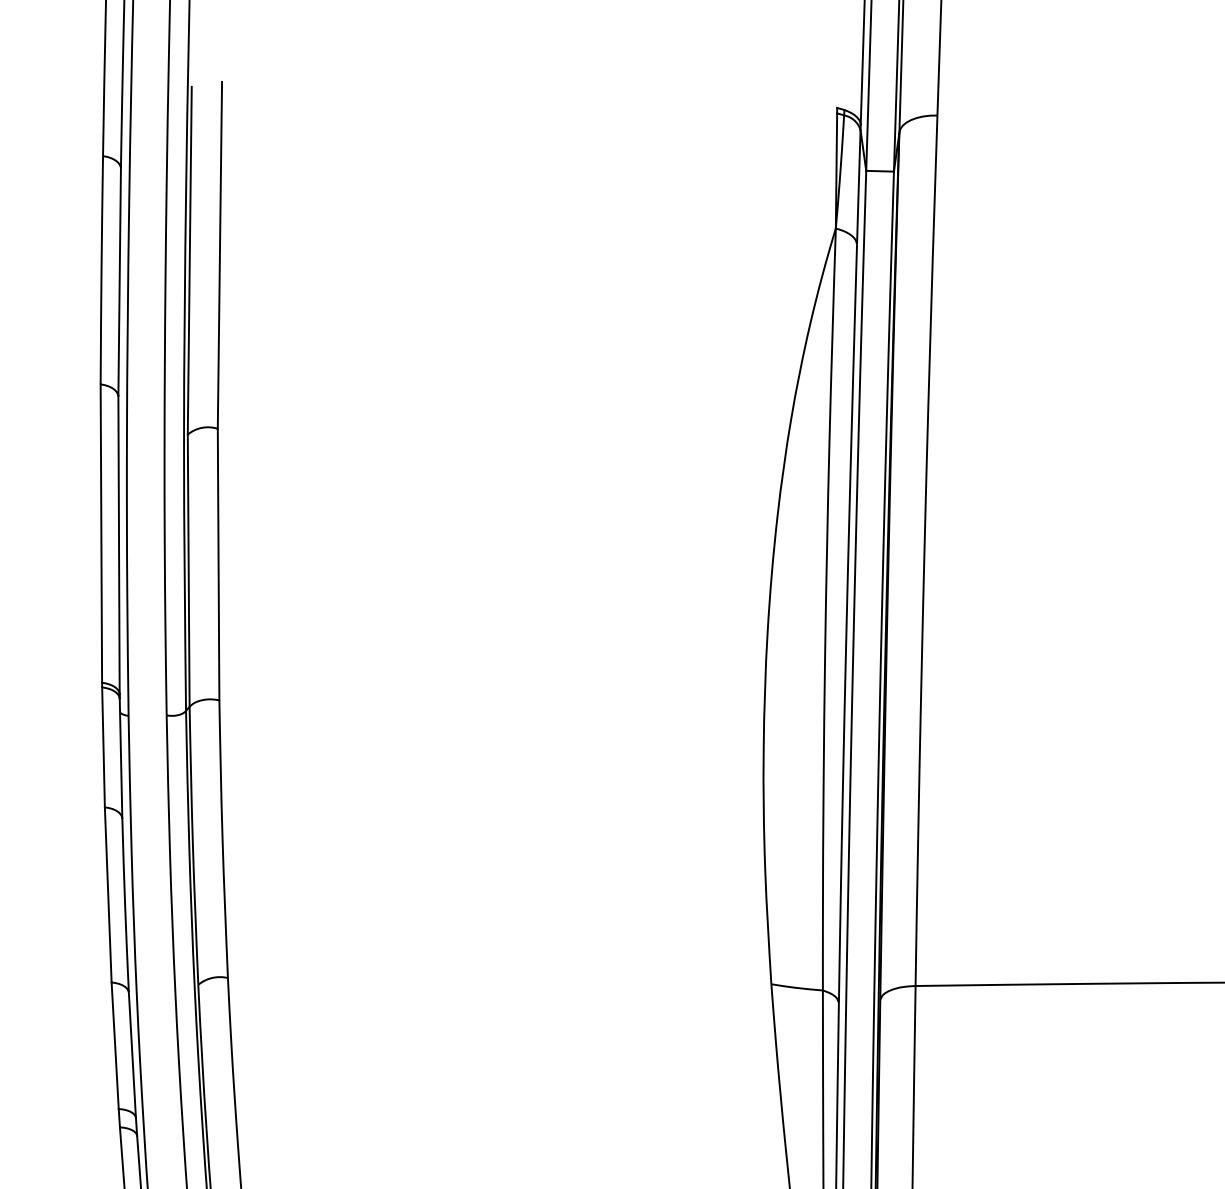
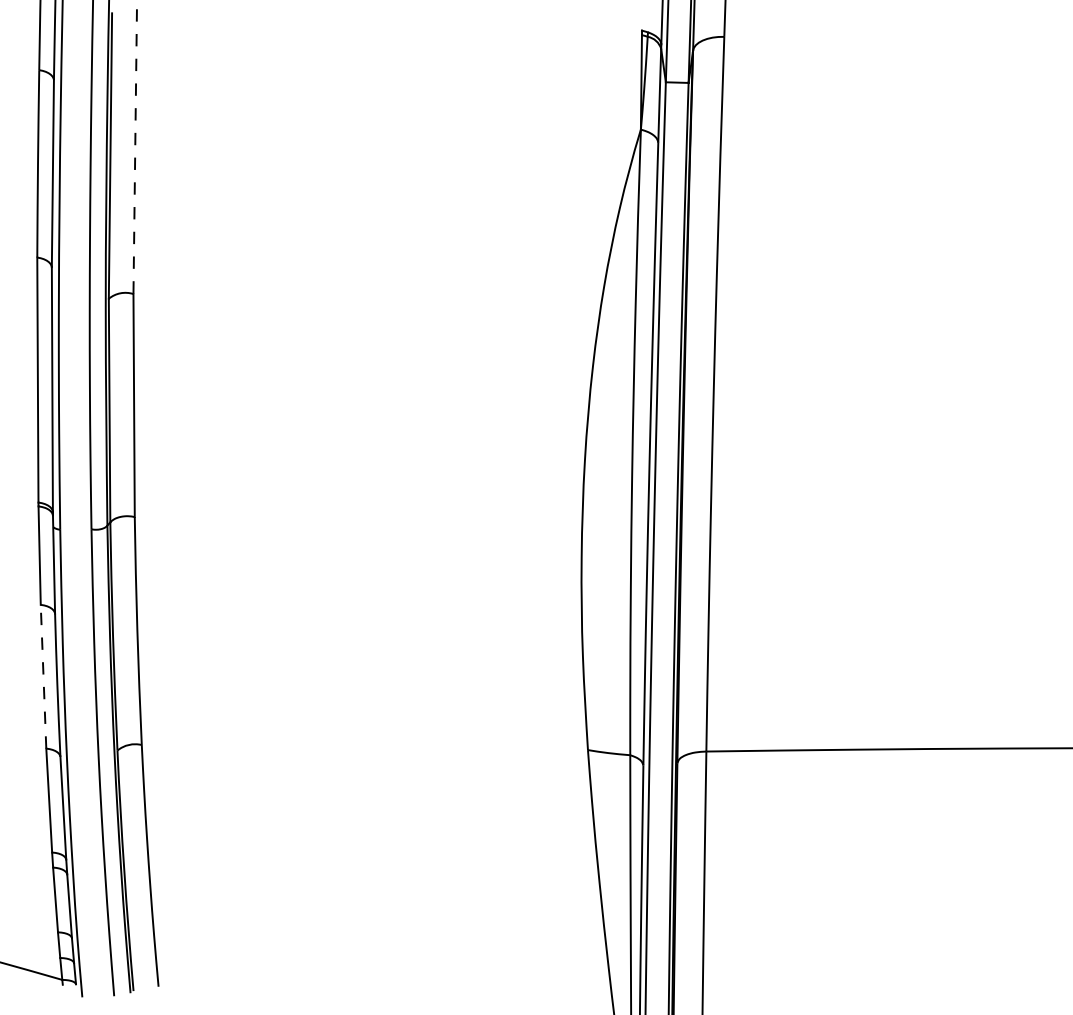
line: (220, 256) -> (135, 152), solid -> dashed
line: (108, 894) -> (43, 676), solid -> dashed

